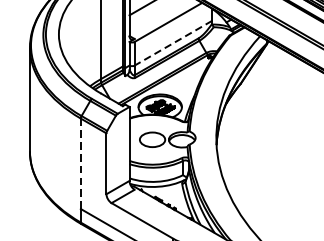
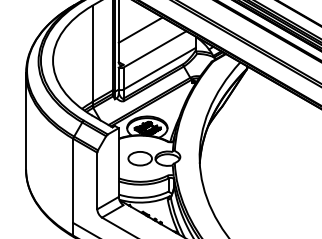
line: (173, 42) -> (159, 68), dashed -> solid
line: (80, 164) -> (73, 181), dashed -> solid

